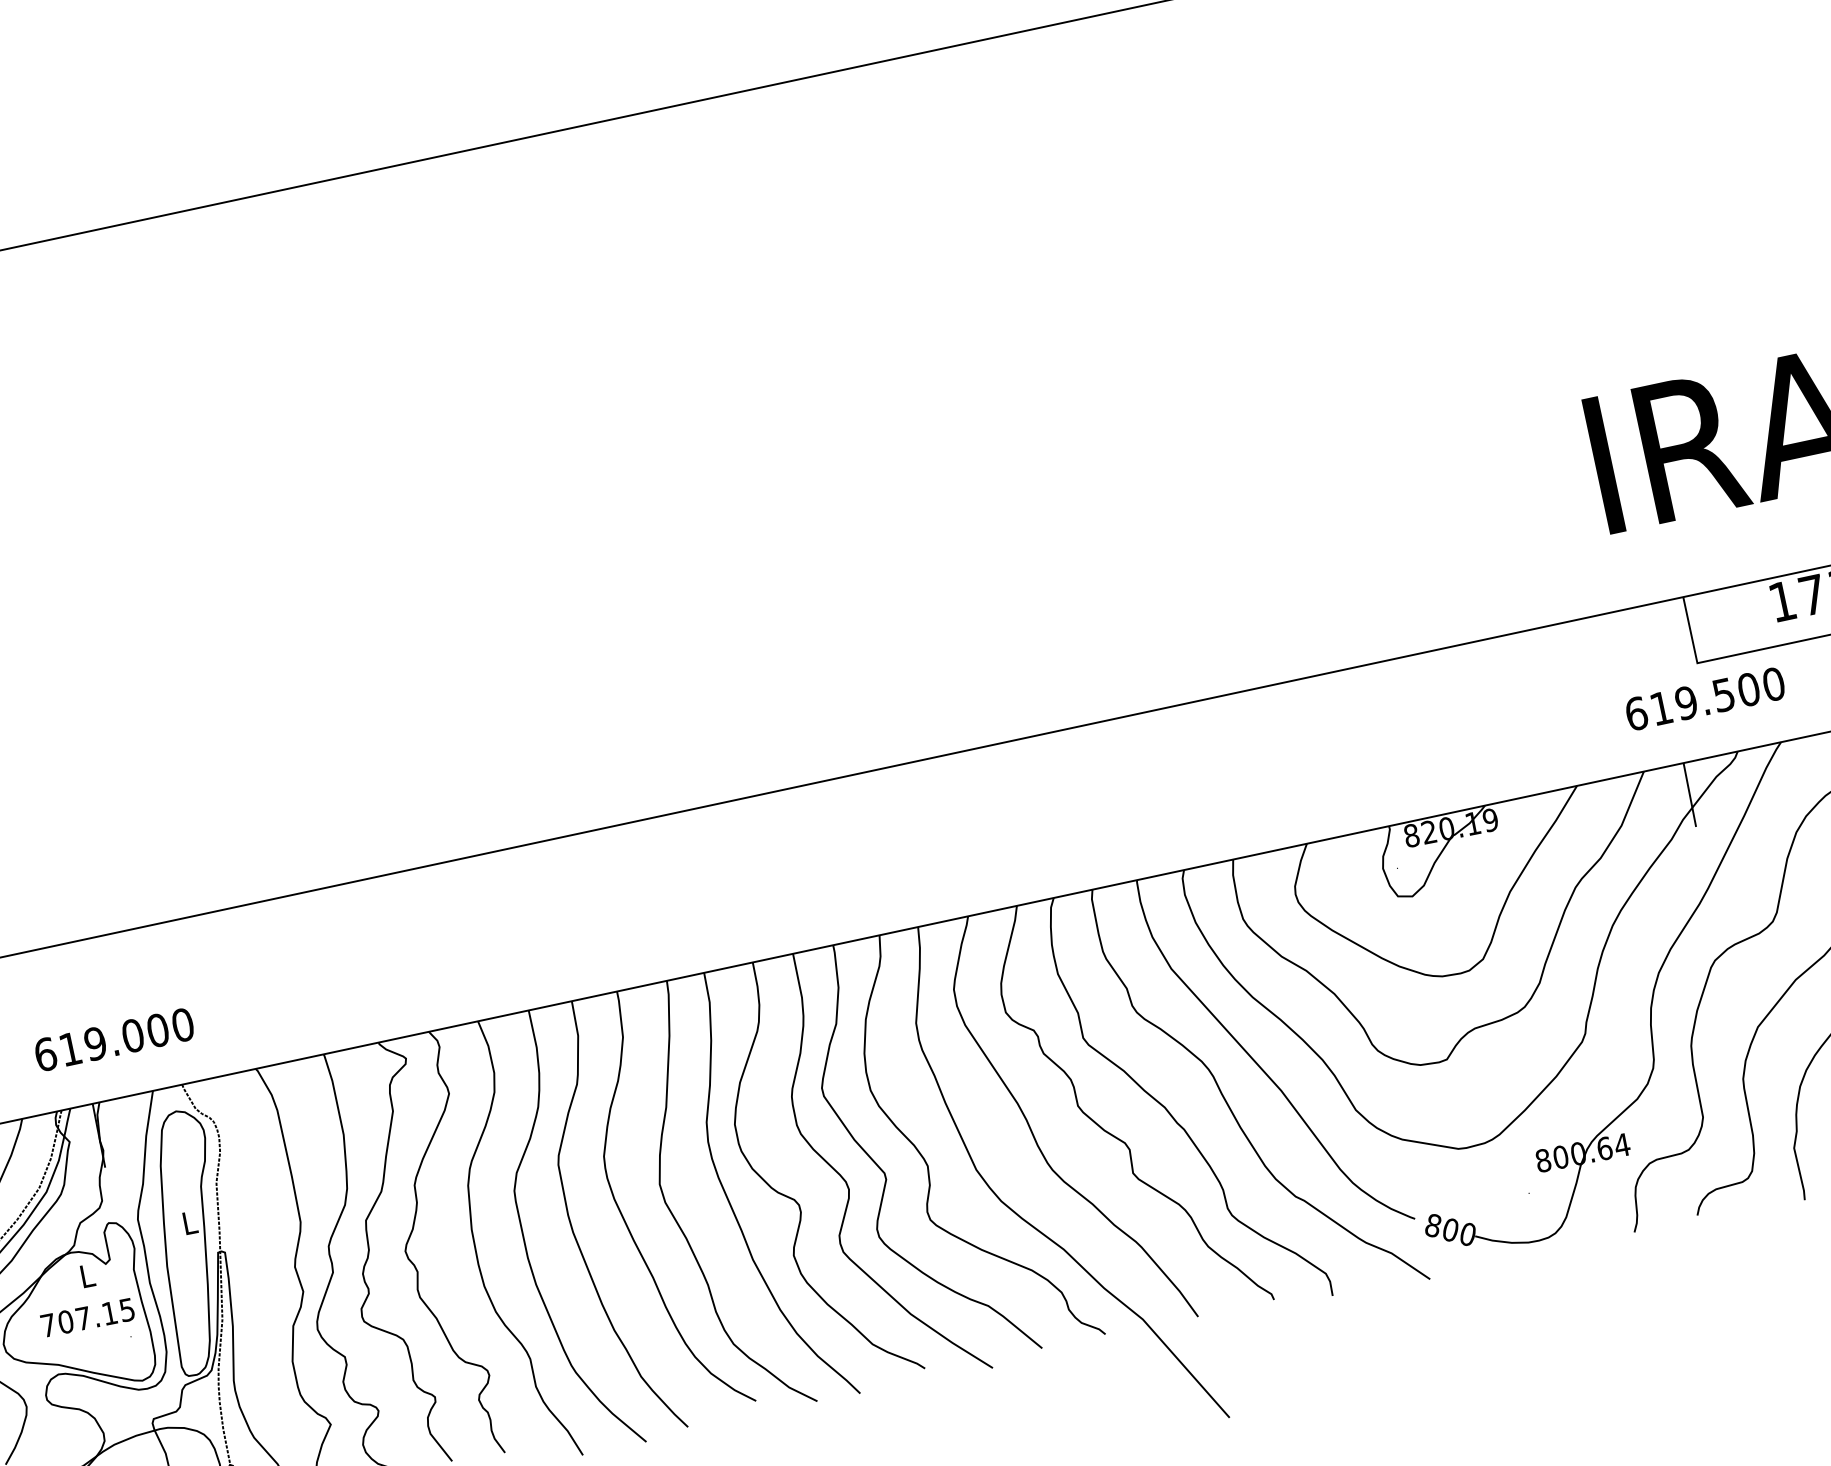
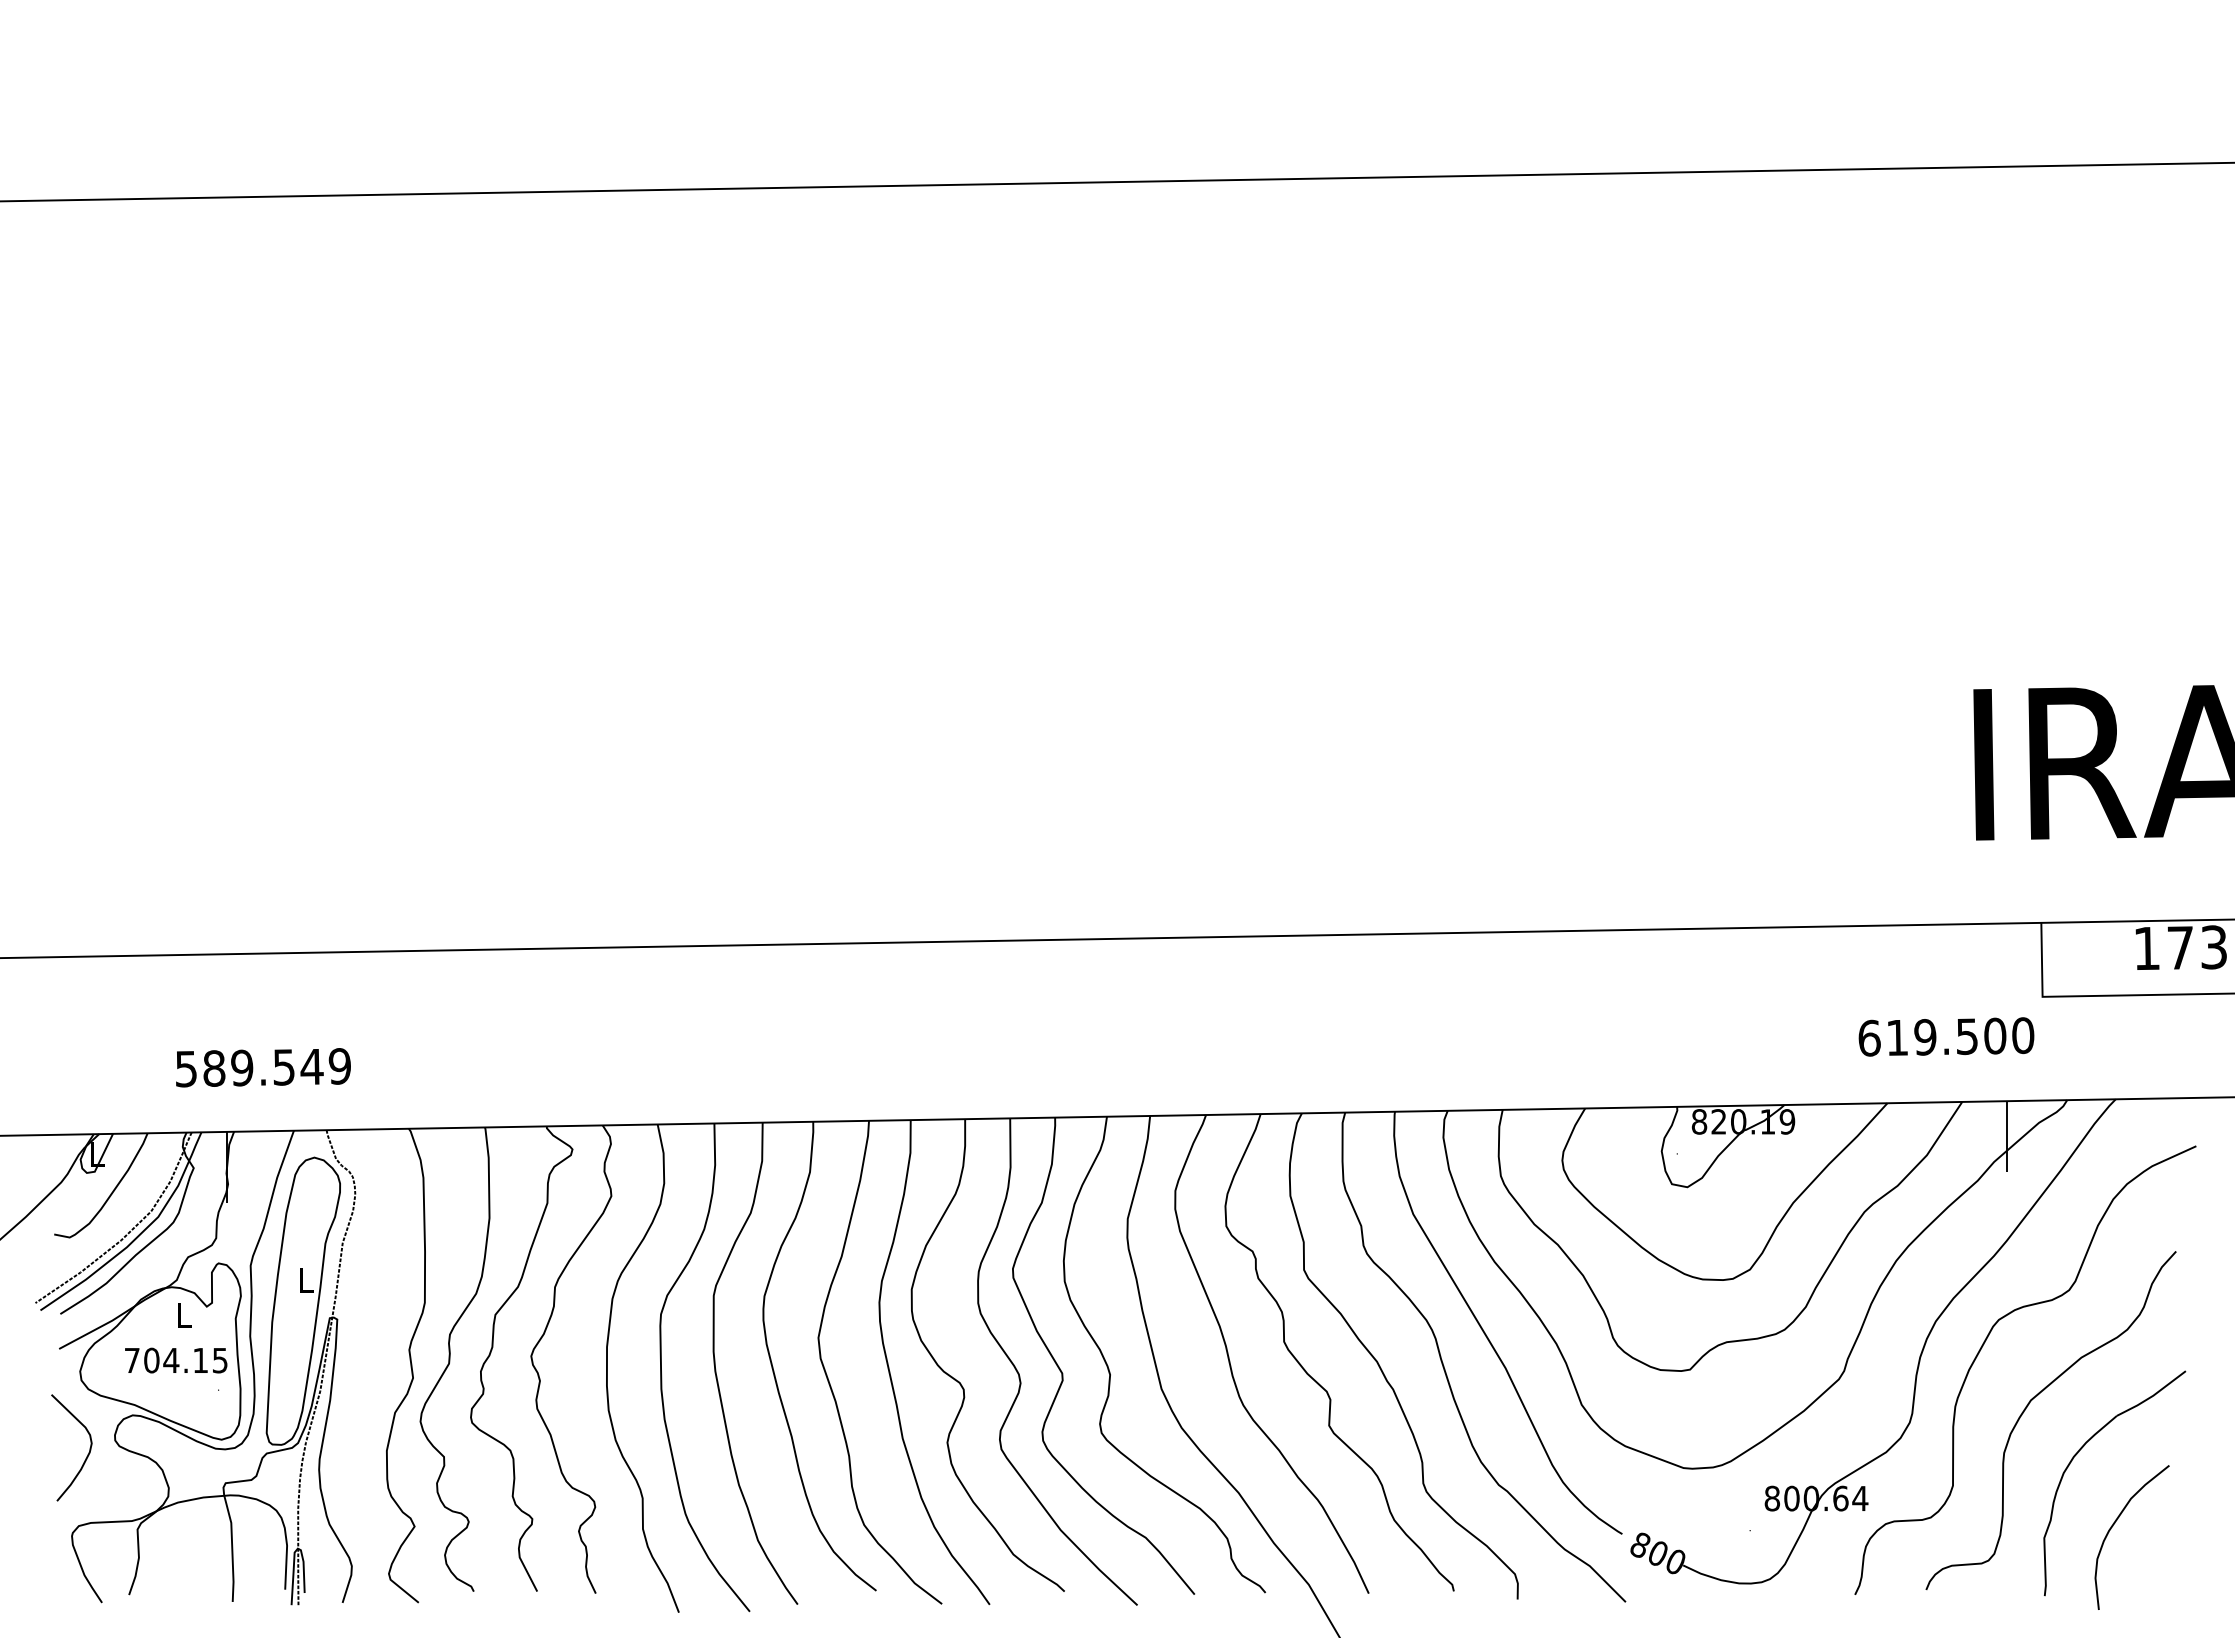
text: (1705, 698) -> (1946, 1036), moved
text: (114, 1039) -> (263, 1067), 619.000 -> 589.549
text: (83, 1318) -> (171, 1360), 707.15 -> 704.15

